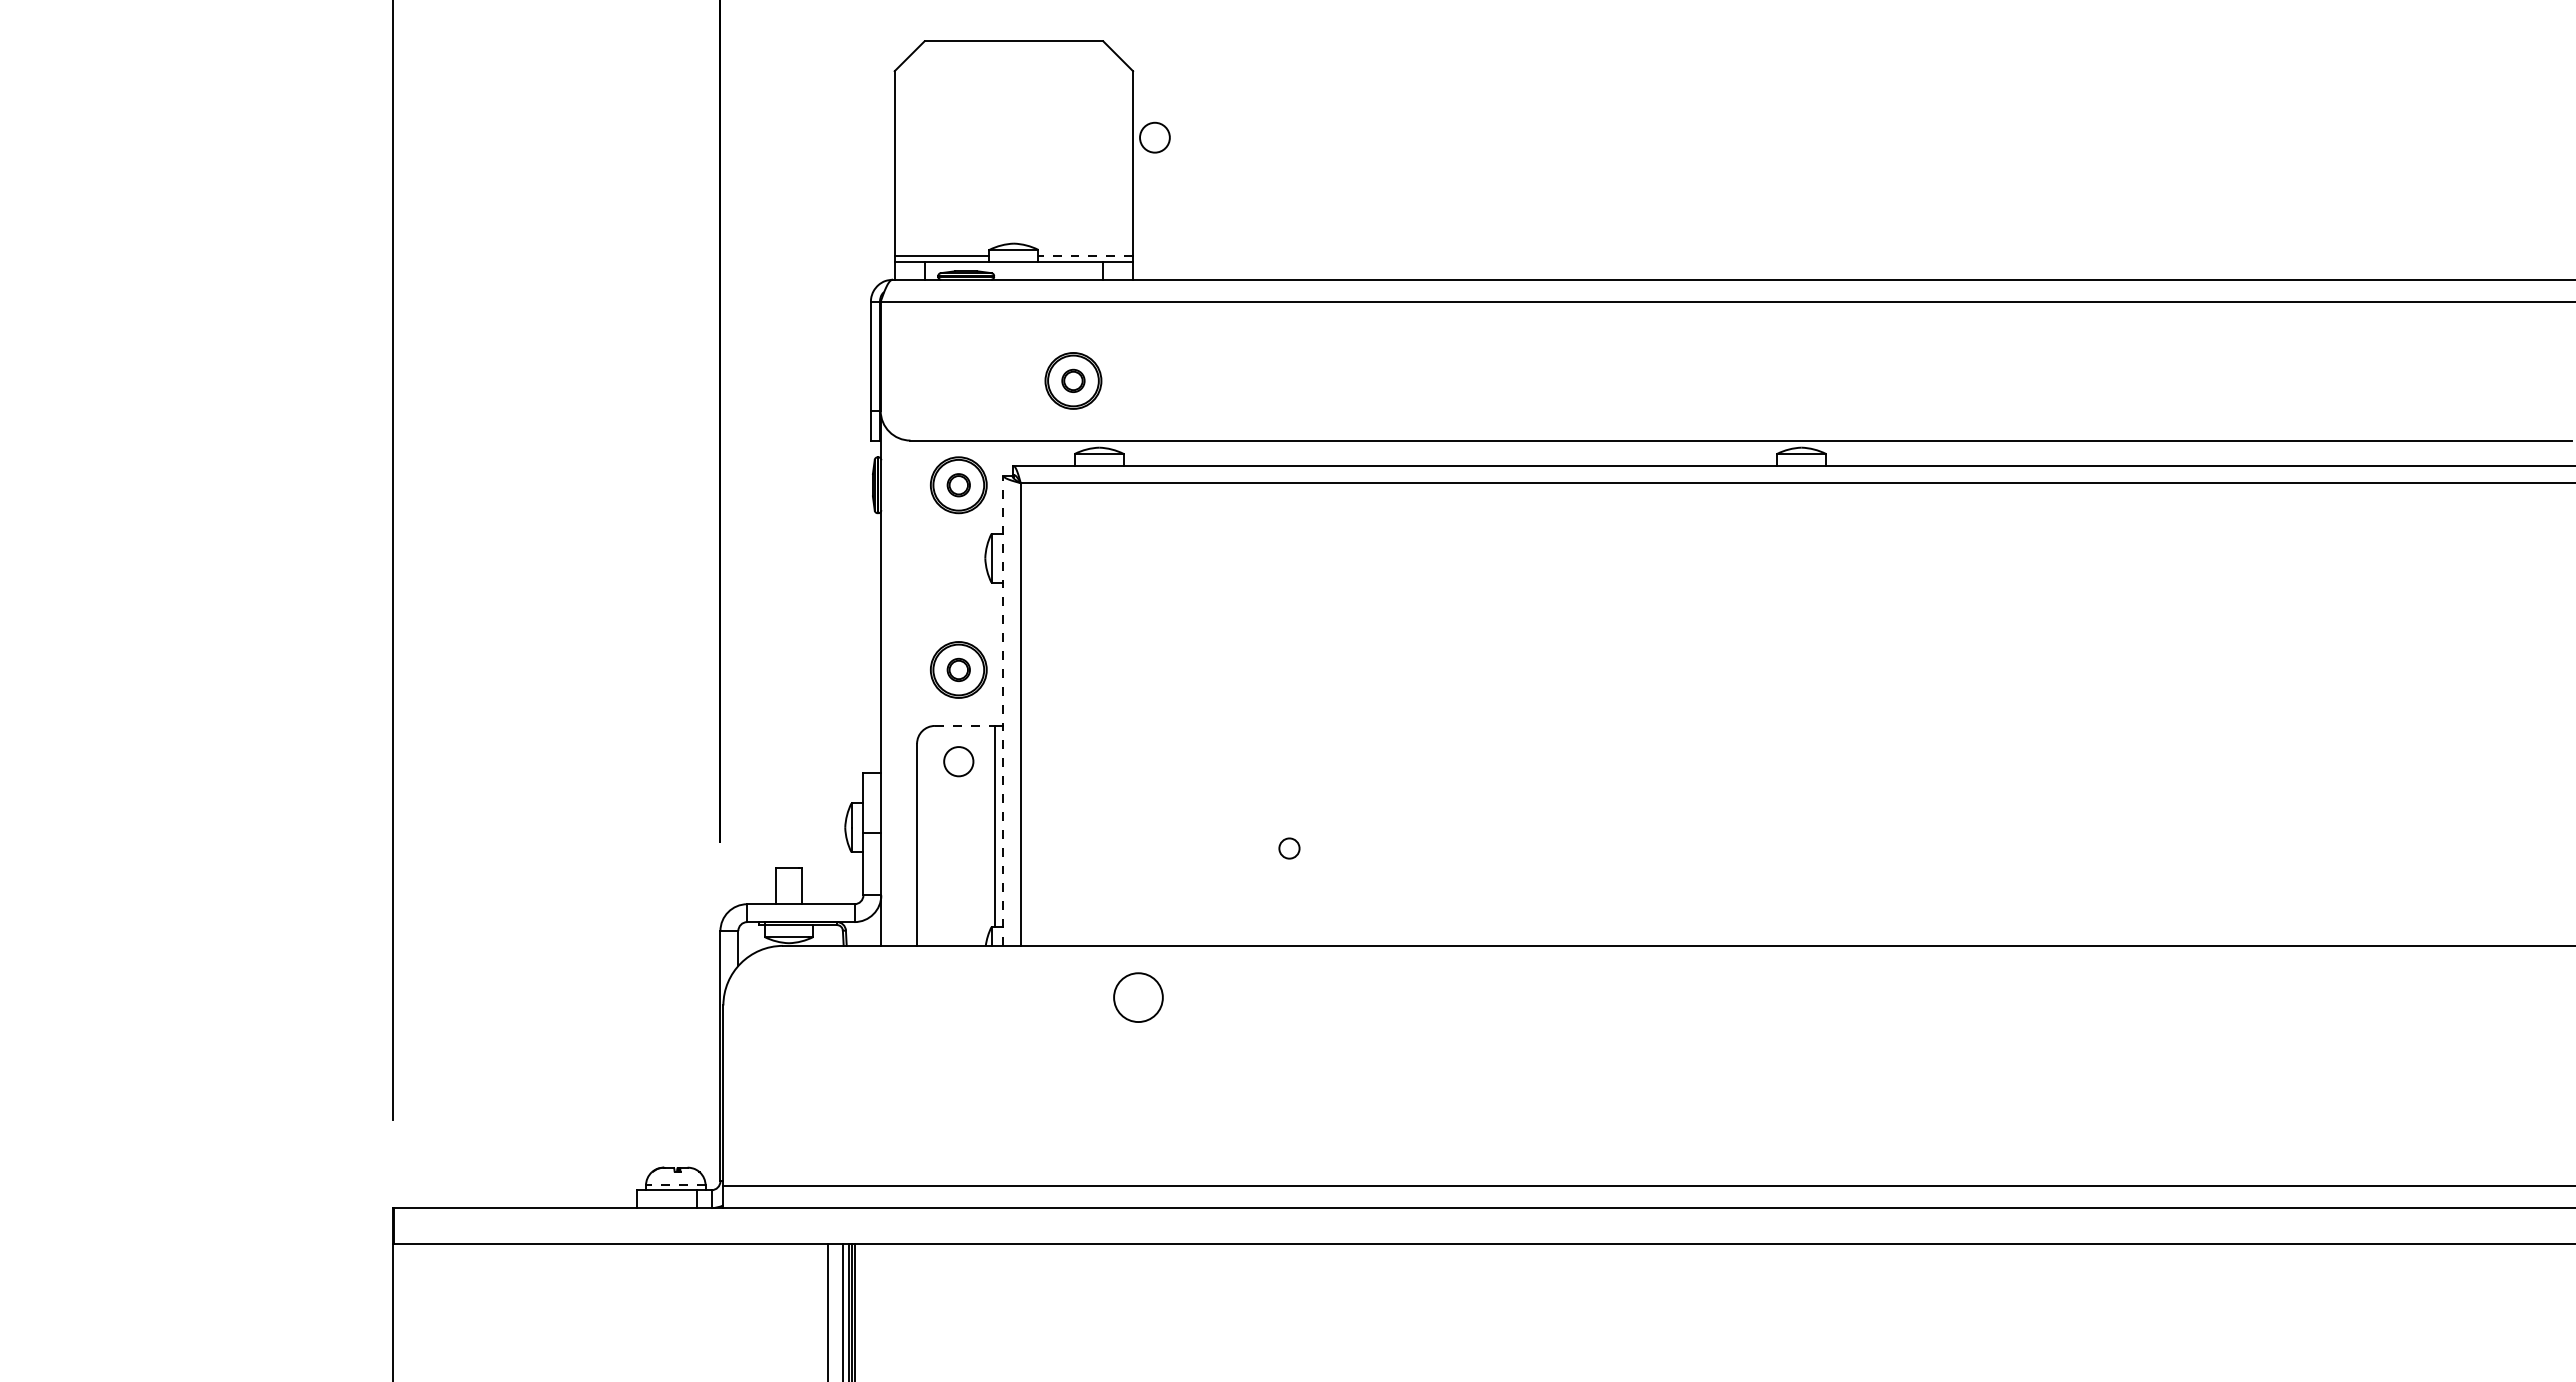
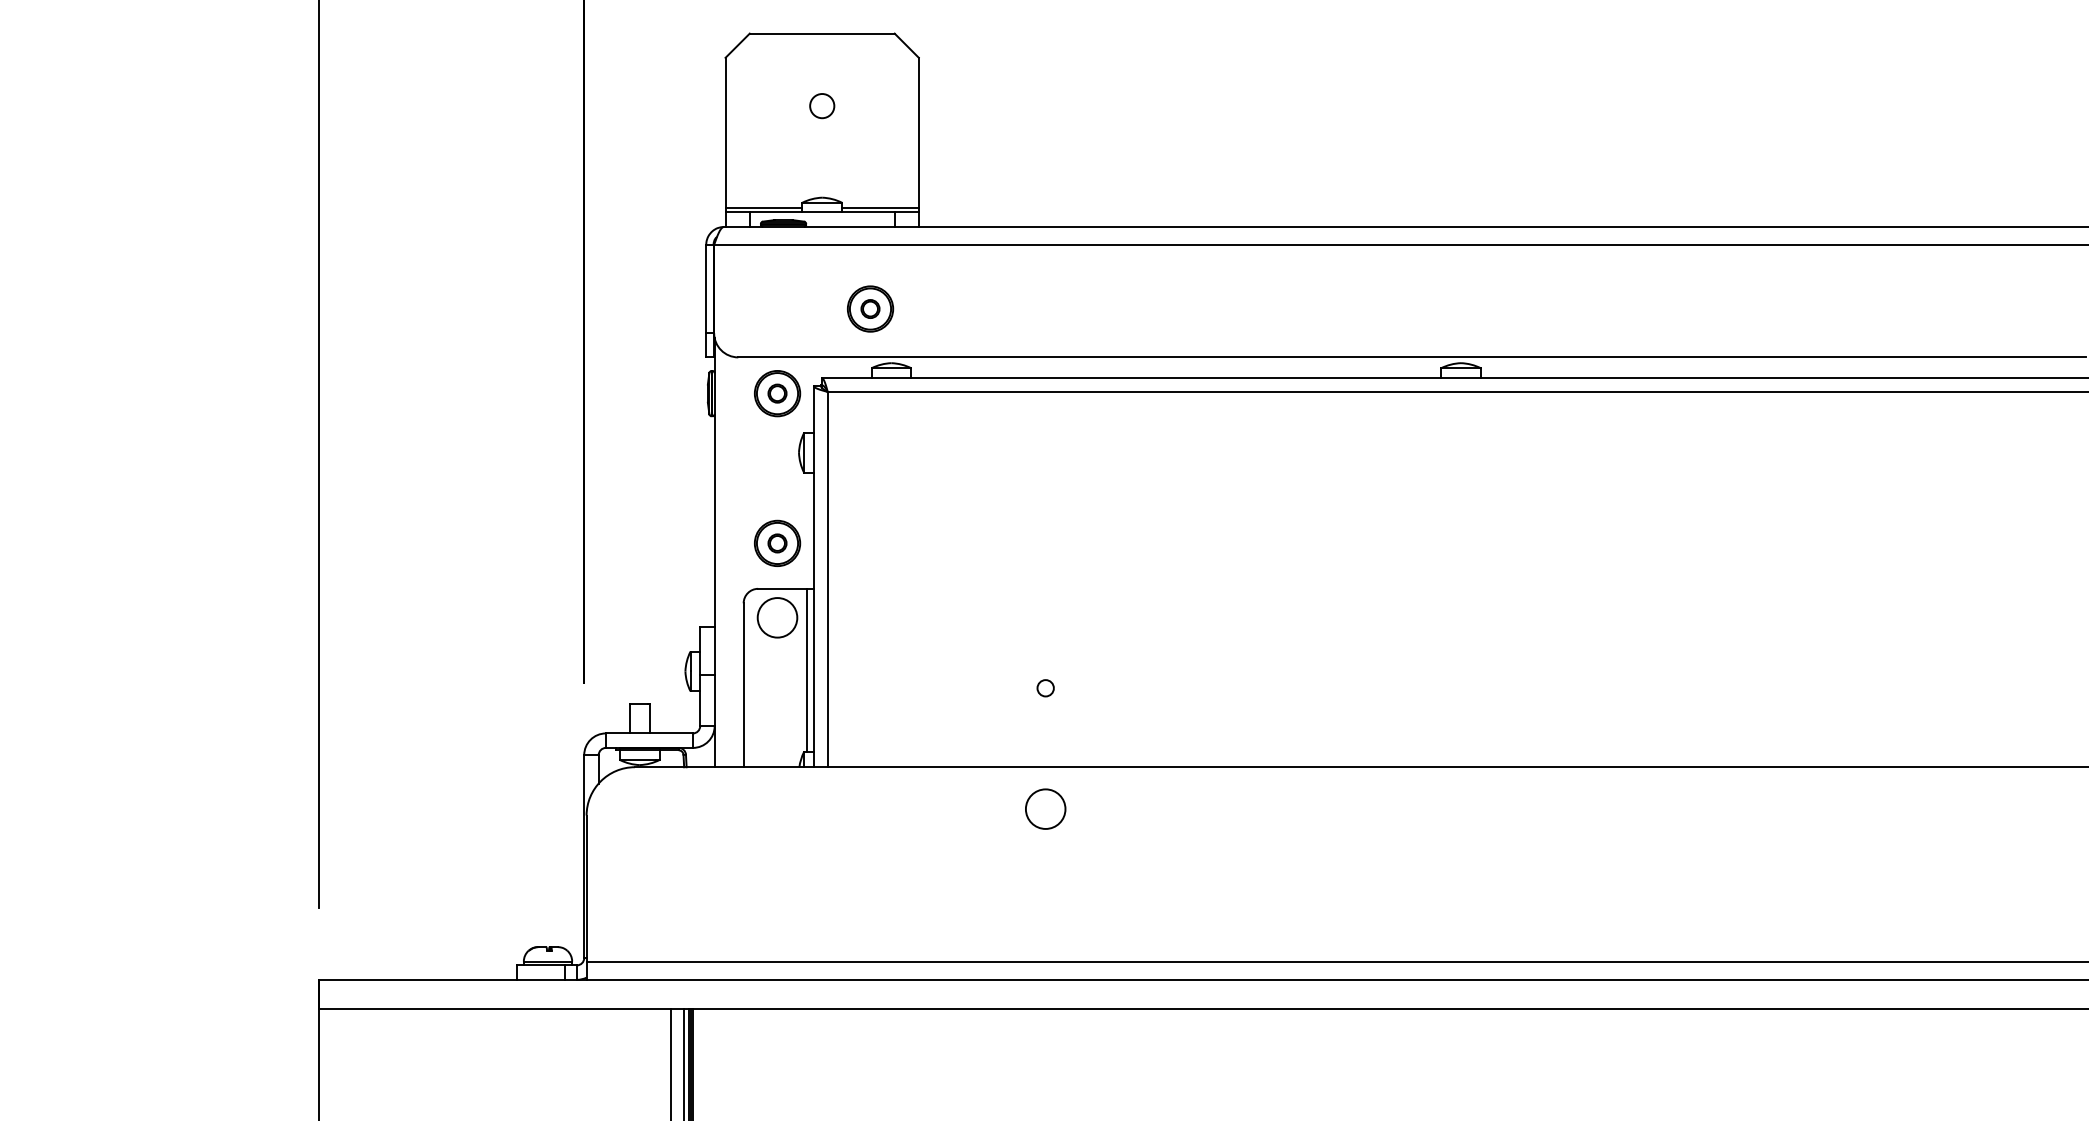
circle: (1154, 137) -> (821, 105), moved
line: (1085, 255) -> (880, 207), dashed -> solid
line: (1003, 710) -> (813, 576), dashed -> solid
line: (965, 725) -> (782, 588), dashed -> solid
circle: (958, 761) -> (777, 617), size x1.67
circle: (1138, 997) -> (1045, 809), moved
line: (675, 1185) -> (547, 961), dashed -> solid

